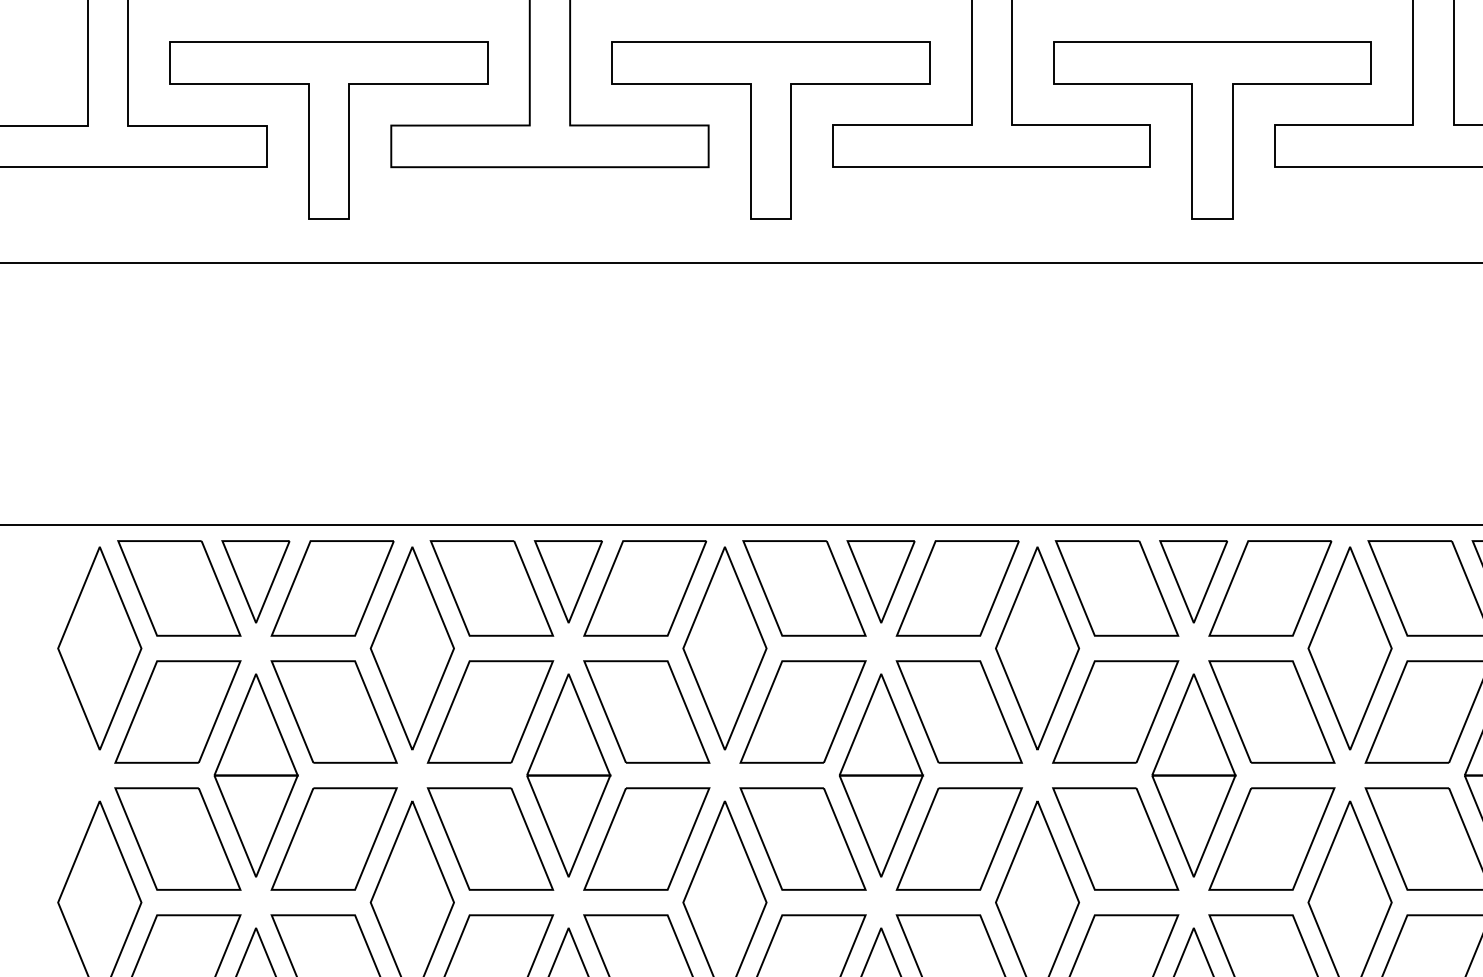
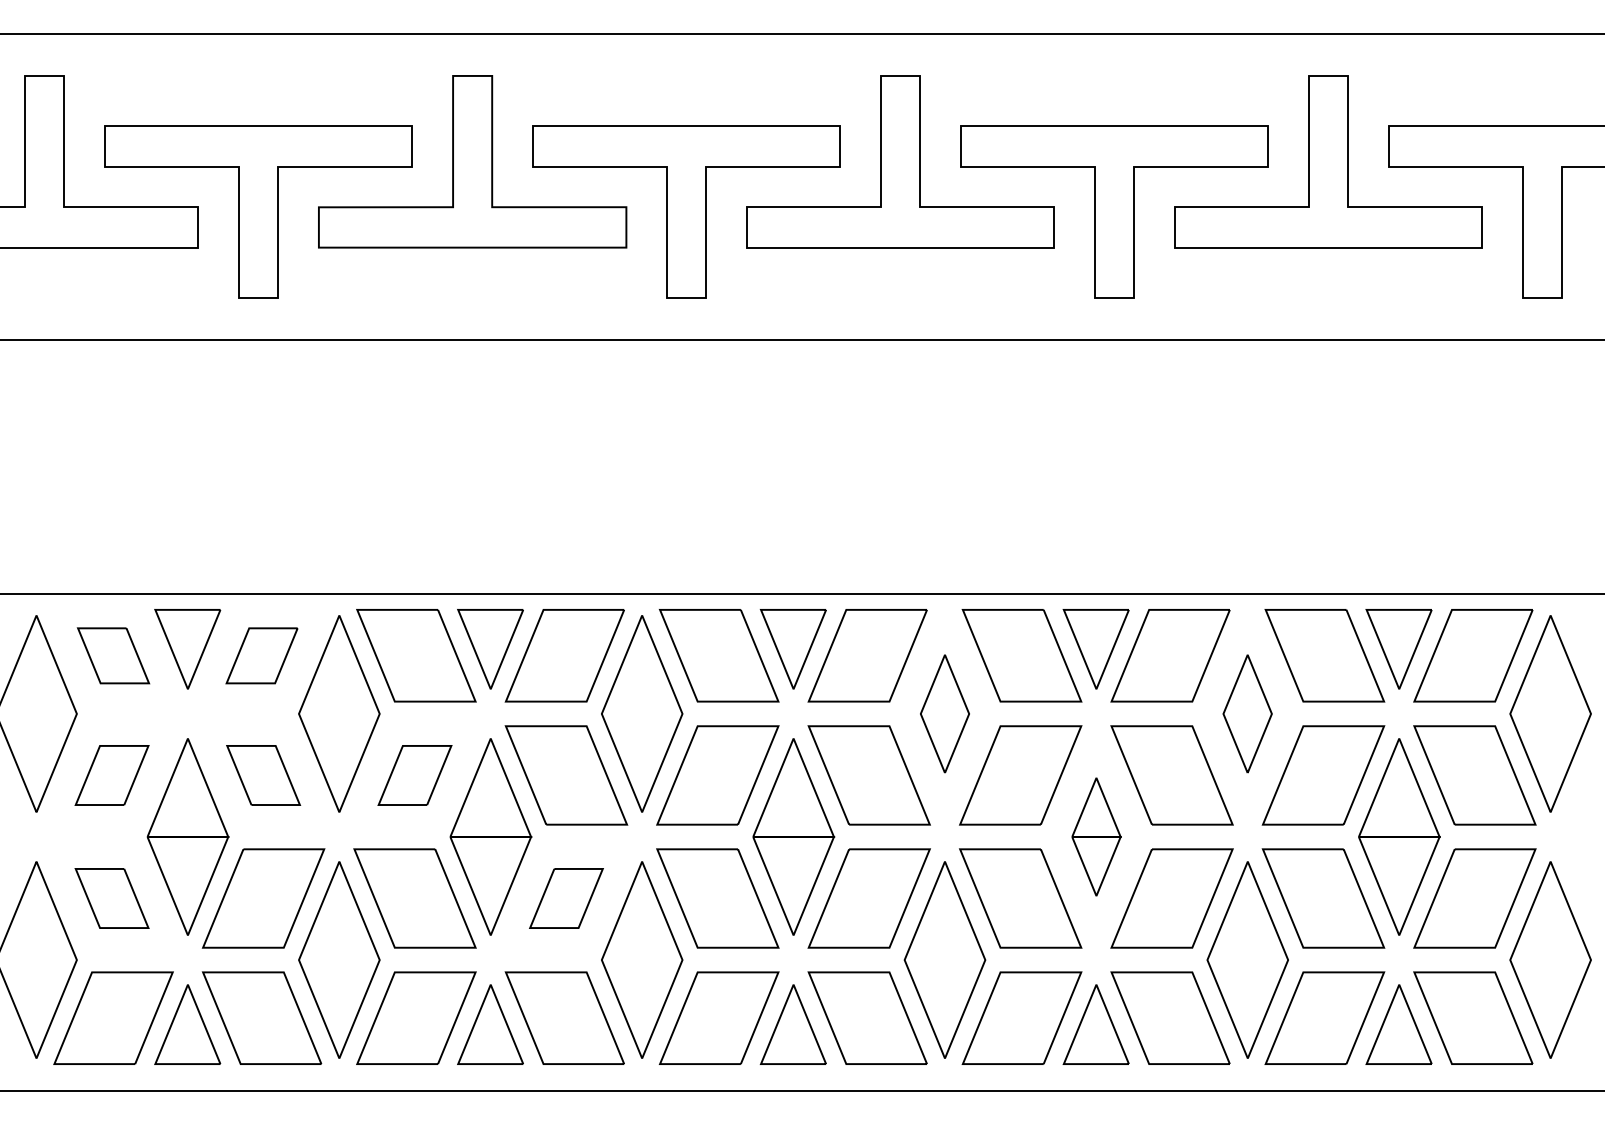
part: (179, 588) -> (113, 655), size x0.6
part: (332, 588) -> (261, 655), size x0.6
part: (1037, 648) -> (944, 713), size x0.6
part: (1349, 648) -> (1247, 713), size x0.6
part: (177, 712) -> (111, 775), size x0.6
part: (334, 712) -> (263, 775), size x0.6
part: (489, 712) -> (414, 775), size x0.6
part: (1193, 775) -> (1096, 836), size x0.6
part: (177, 839) -> (111, 898), size x0.6
part: (646, 839) -> (566, 898), size x0.6

